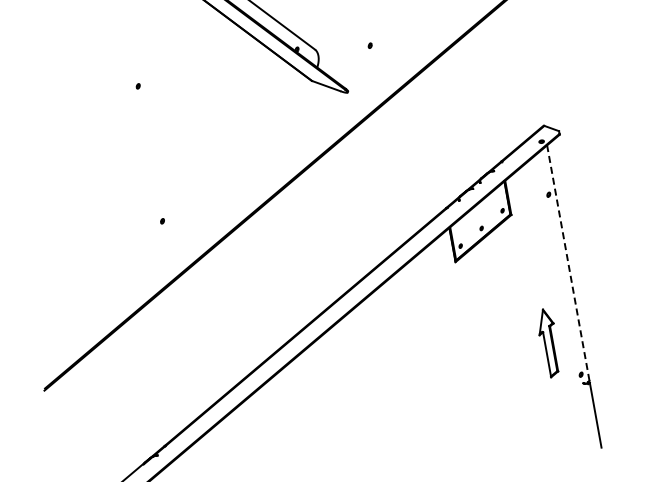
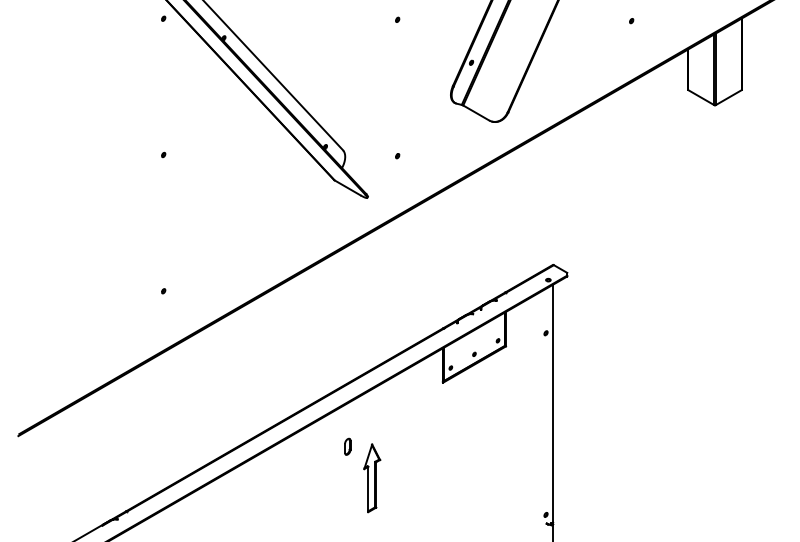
line: (568, 263) -> (553, 403), dashed -> solid
part: (372, 342) -> (347, 446), added
part: (549, 343) -> (372, 478), moved

